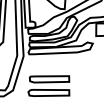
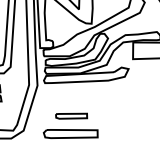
part: (49, 79) -> (71, 116), size x0.6

